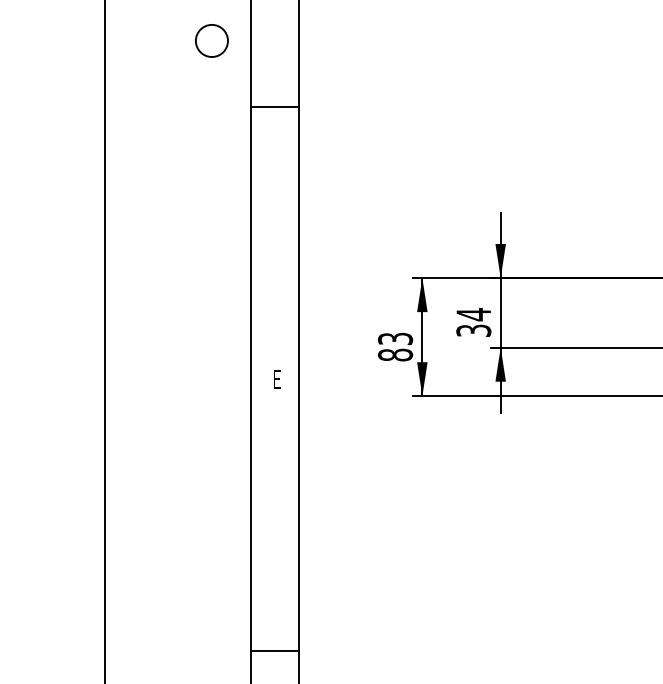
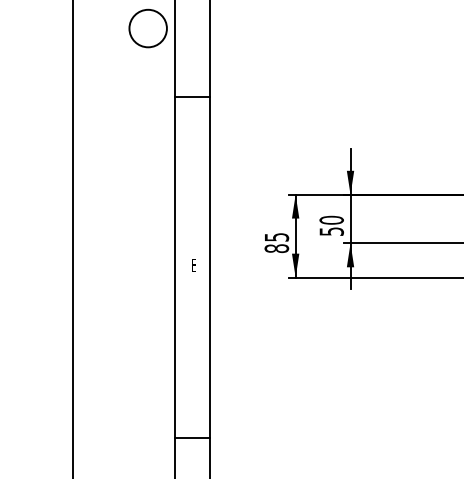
circle: (211, 40) -> (147, 28), size x1.67
line: (274, 107) -> (192, 96), moved
text: (473, 322) -> (331, 225), 34 -> 50
text: (394, 338) -> (276, 237), 83 -> 85
line: (274, 650) -> (192, 437), moved

